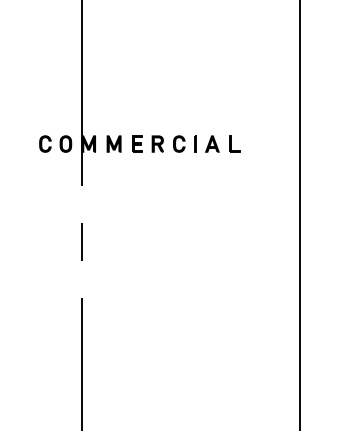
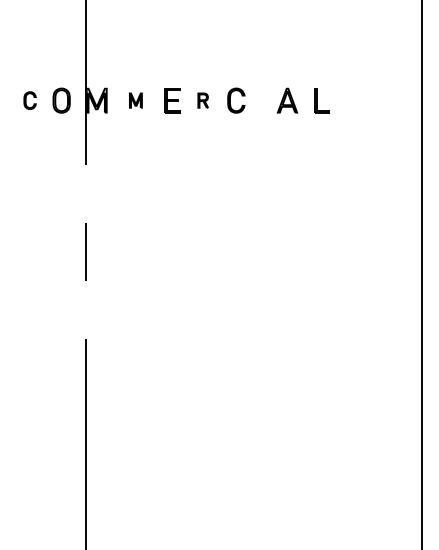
part: (45, 143) -> (30, 99), size x0.7
part: (113, 143) -> (135, 99), size x0.6
part: (157, 143) -> (202, 99), size x0.6
line: (195, 143) -> (261, 99), removed

